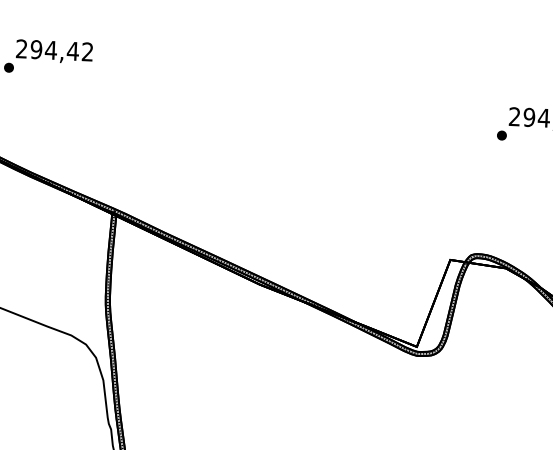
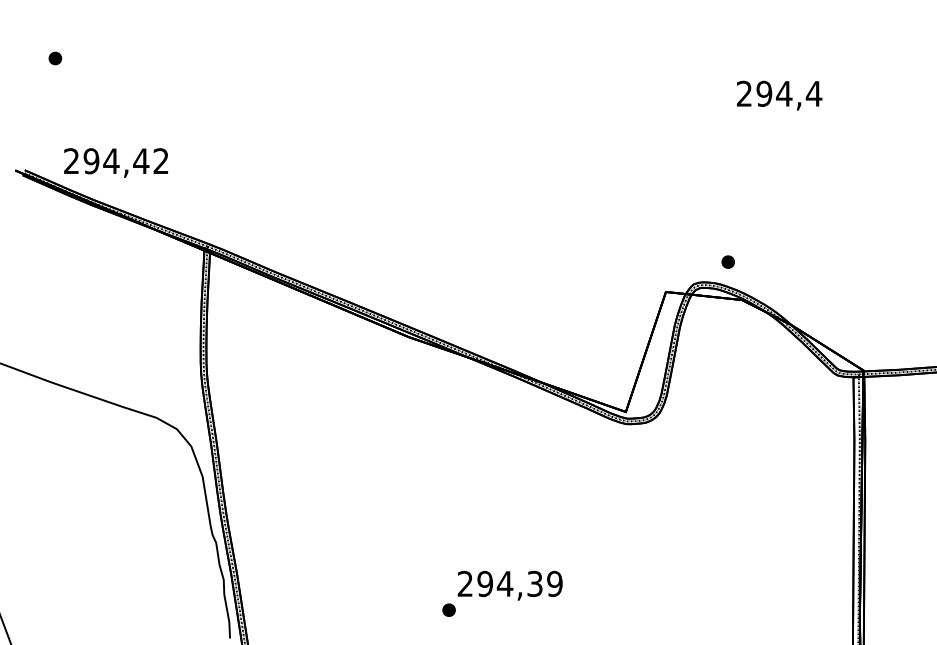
text: (54, 51) -> (115, 162), moved
part: (501, 135) -> (727, 261), moved

